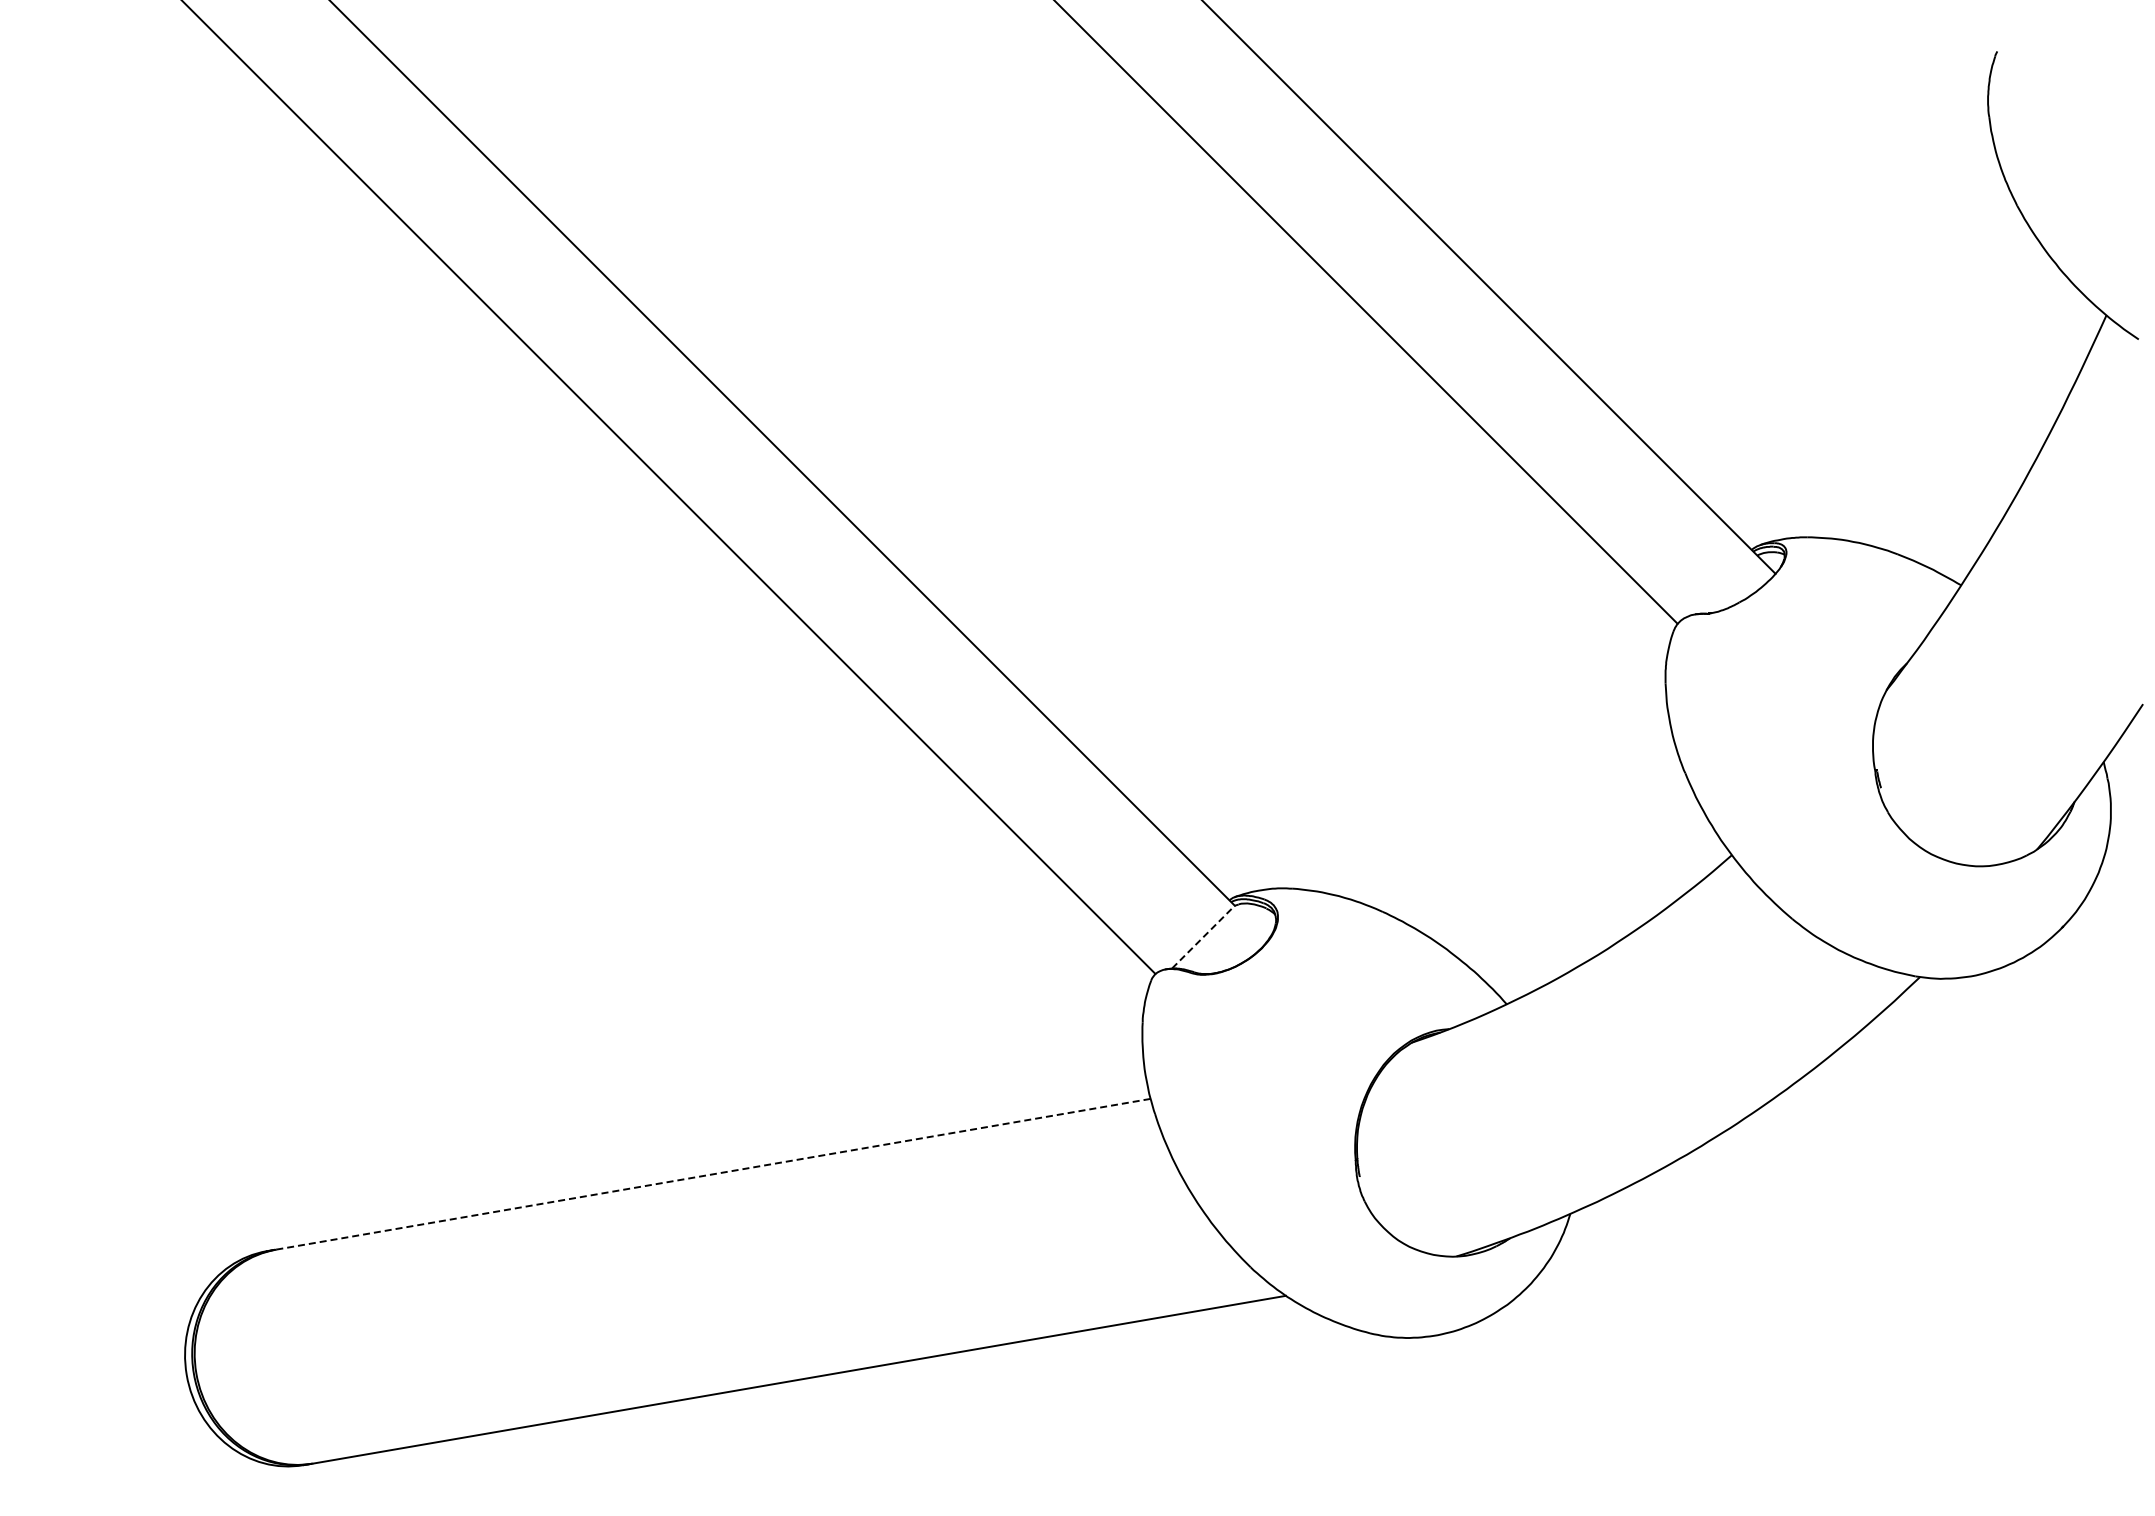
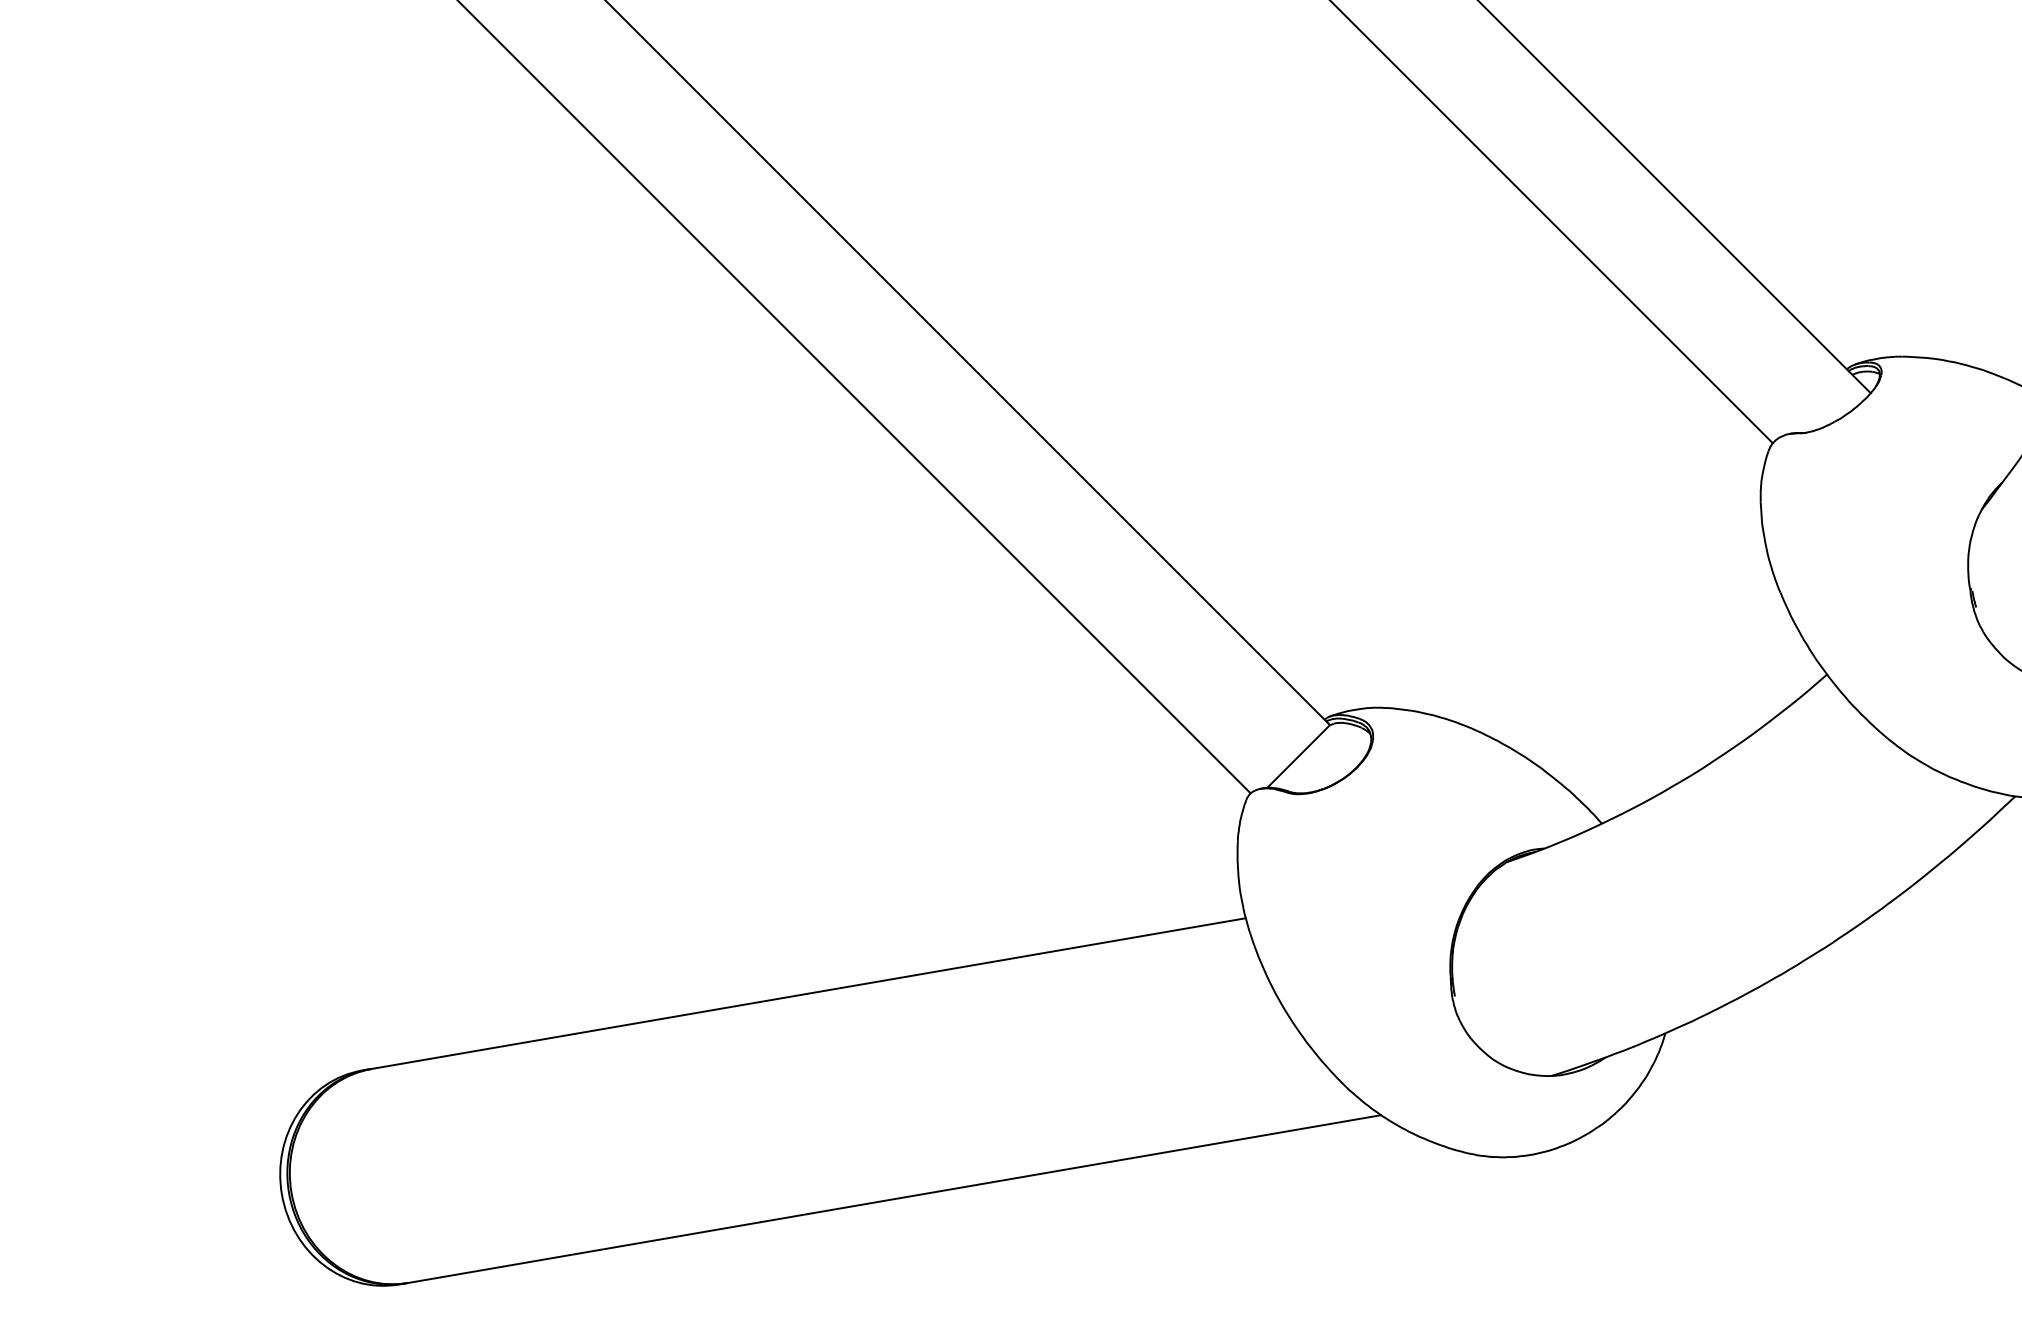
line: (1203, 936) -> (1298, 755), dashed -> solid
line: (713, 1174) -> (808, 993), dashed -> solid

